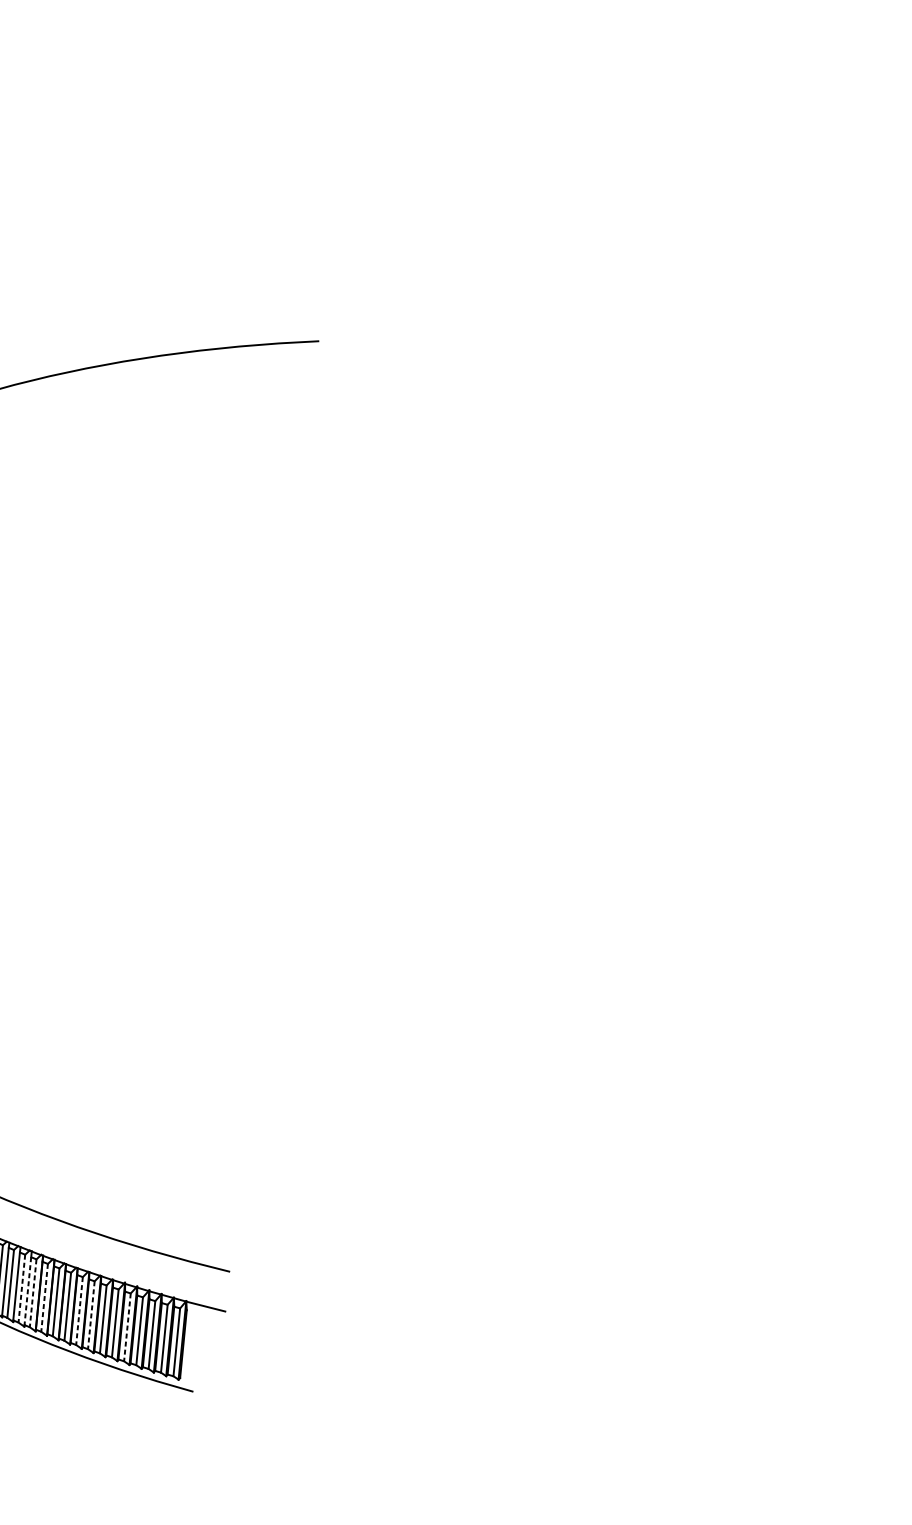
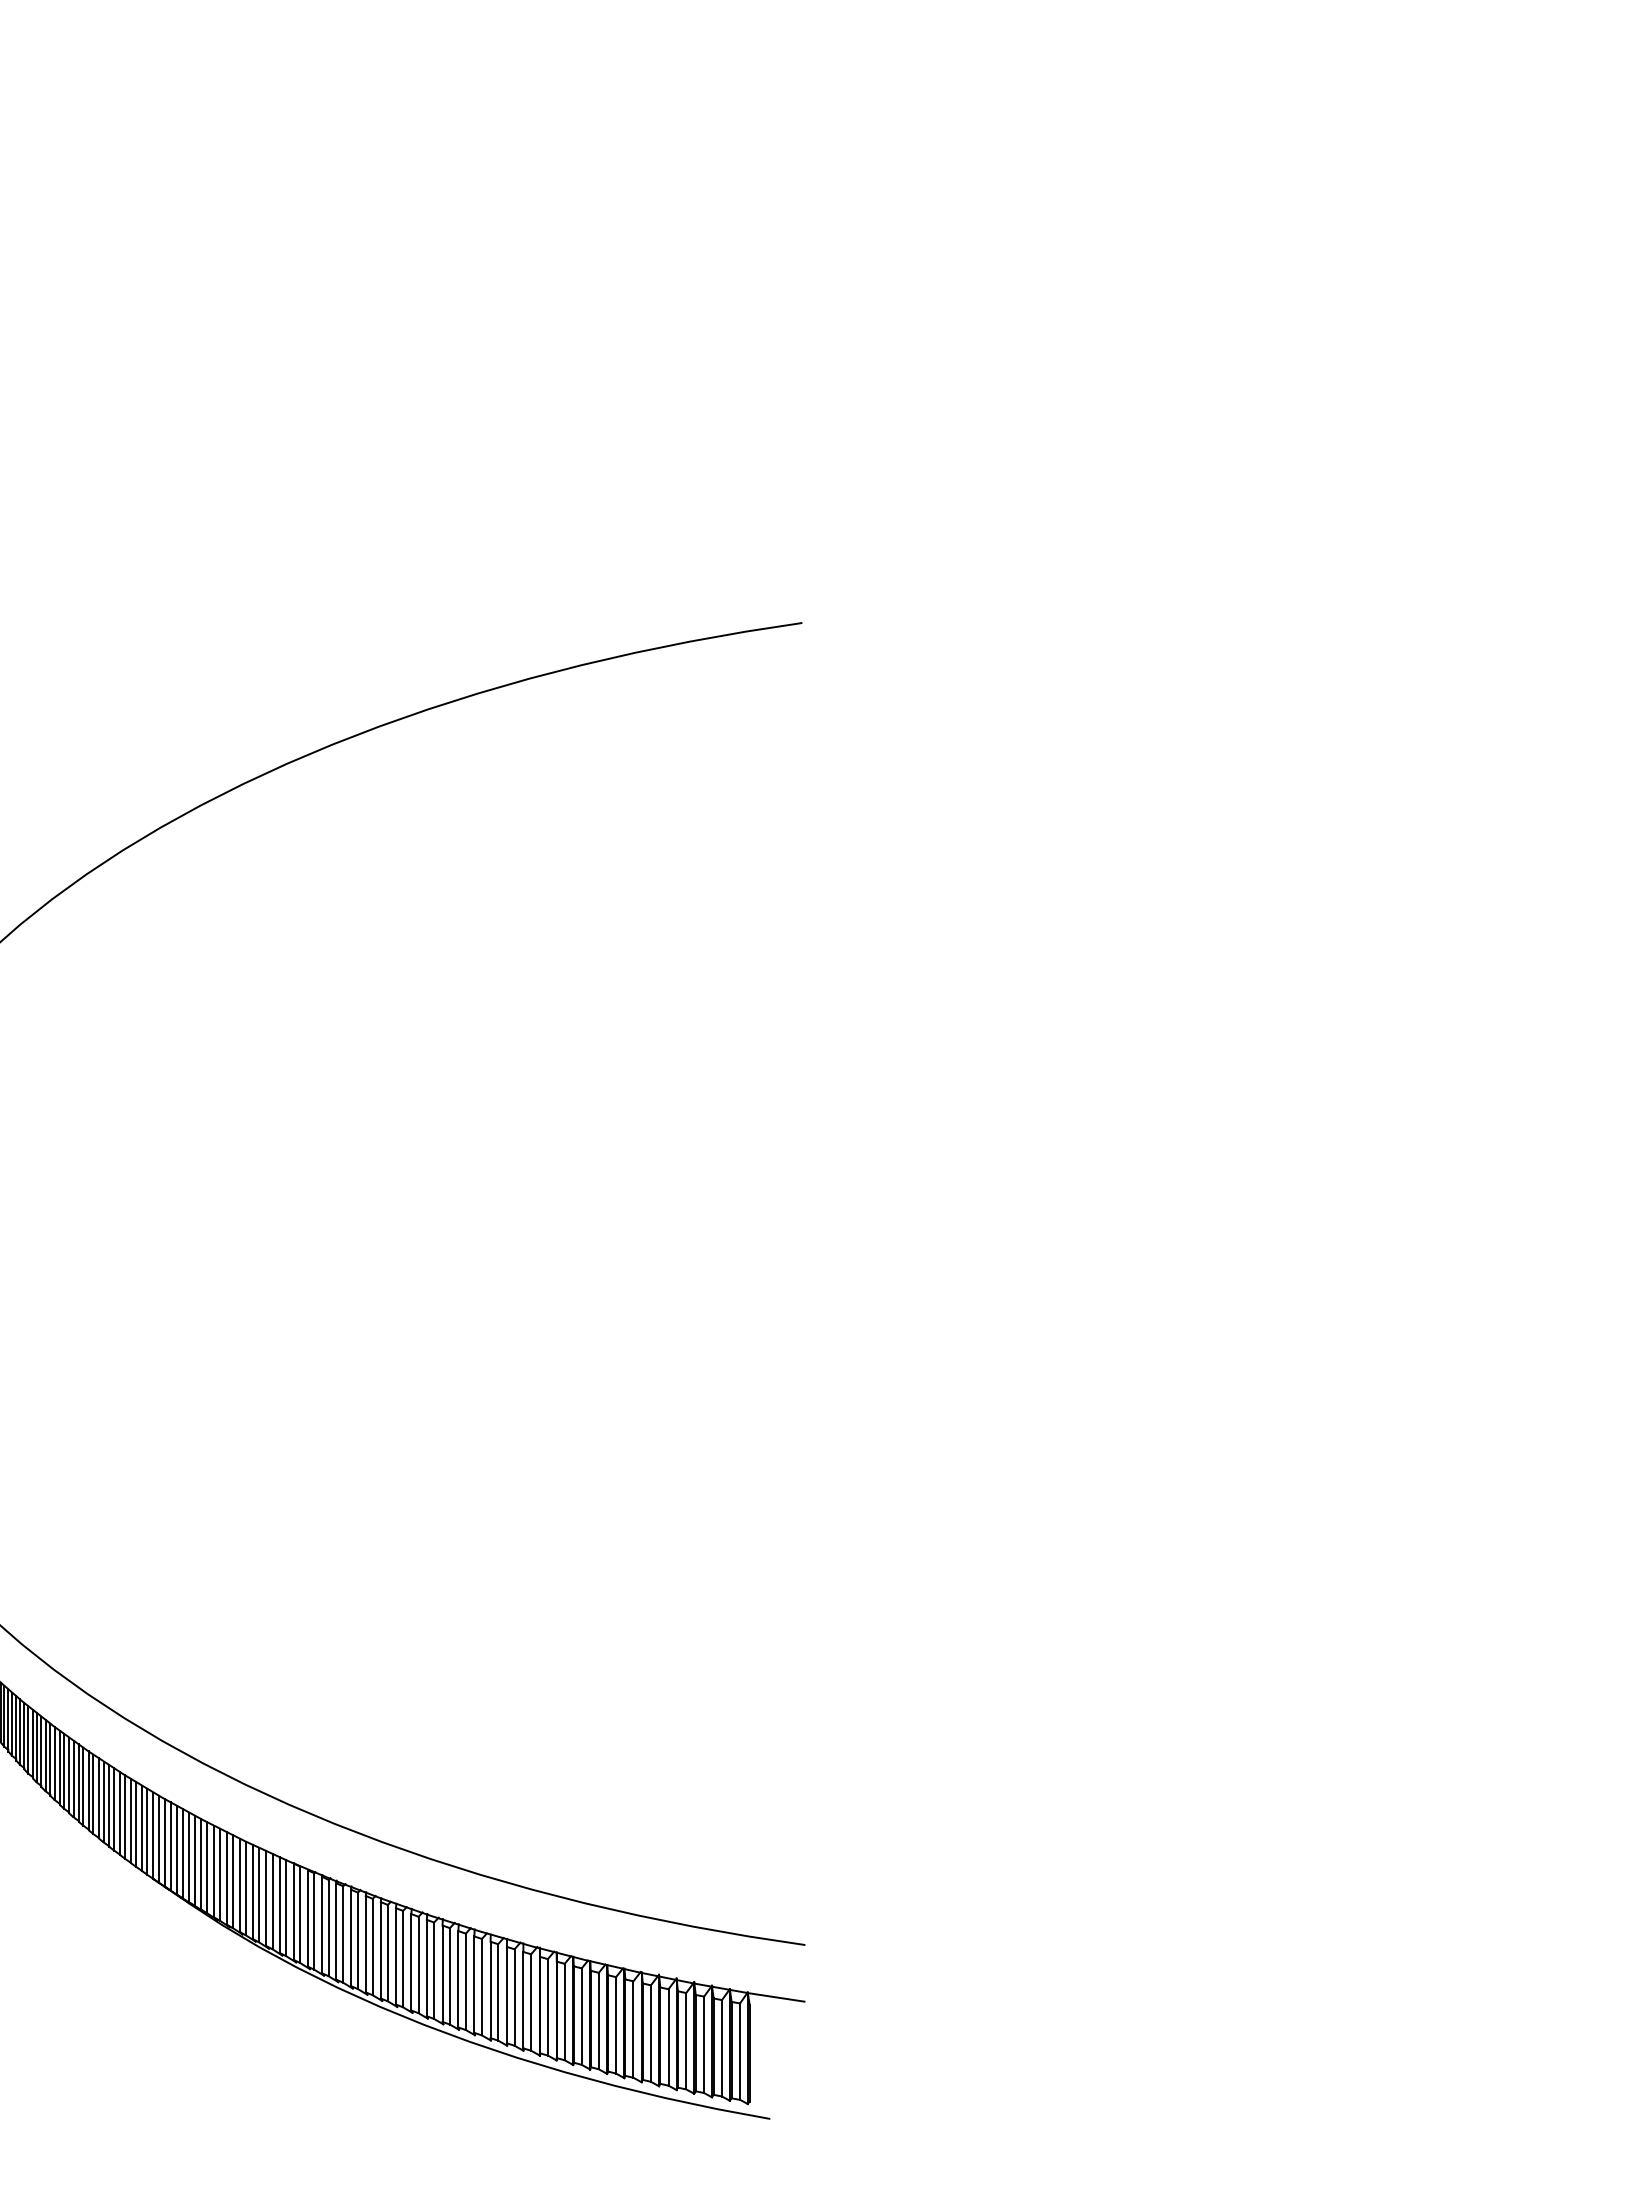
line: (21, 1289) -> (514, 1998), dashed -> solid
line: (27, 1291) -> (523, 2000), dashed -> solid
line: (33, 1294) -> (531, 2003), dashed -> solid
line: (44, 1297) -> (547, 2007), dashed -> solid
line: (79, 1311) -> (598, 2021), dashed -> solid
line: (91, 1315) -> (616, 2025), dashed -> solid
line: (127, 1327) -> (668, 2037), dashed -> solid

